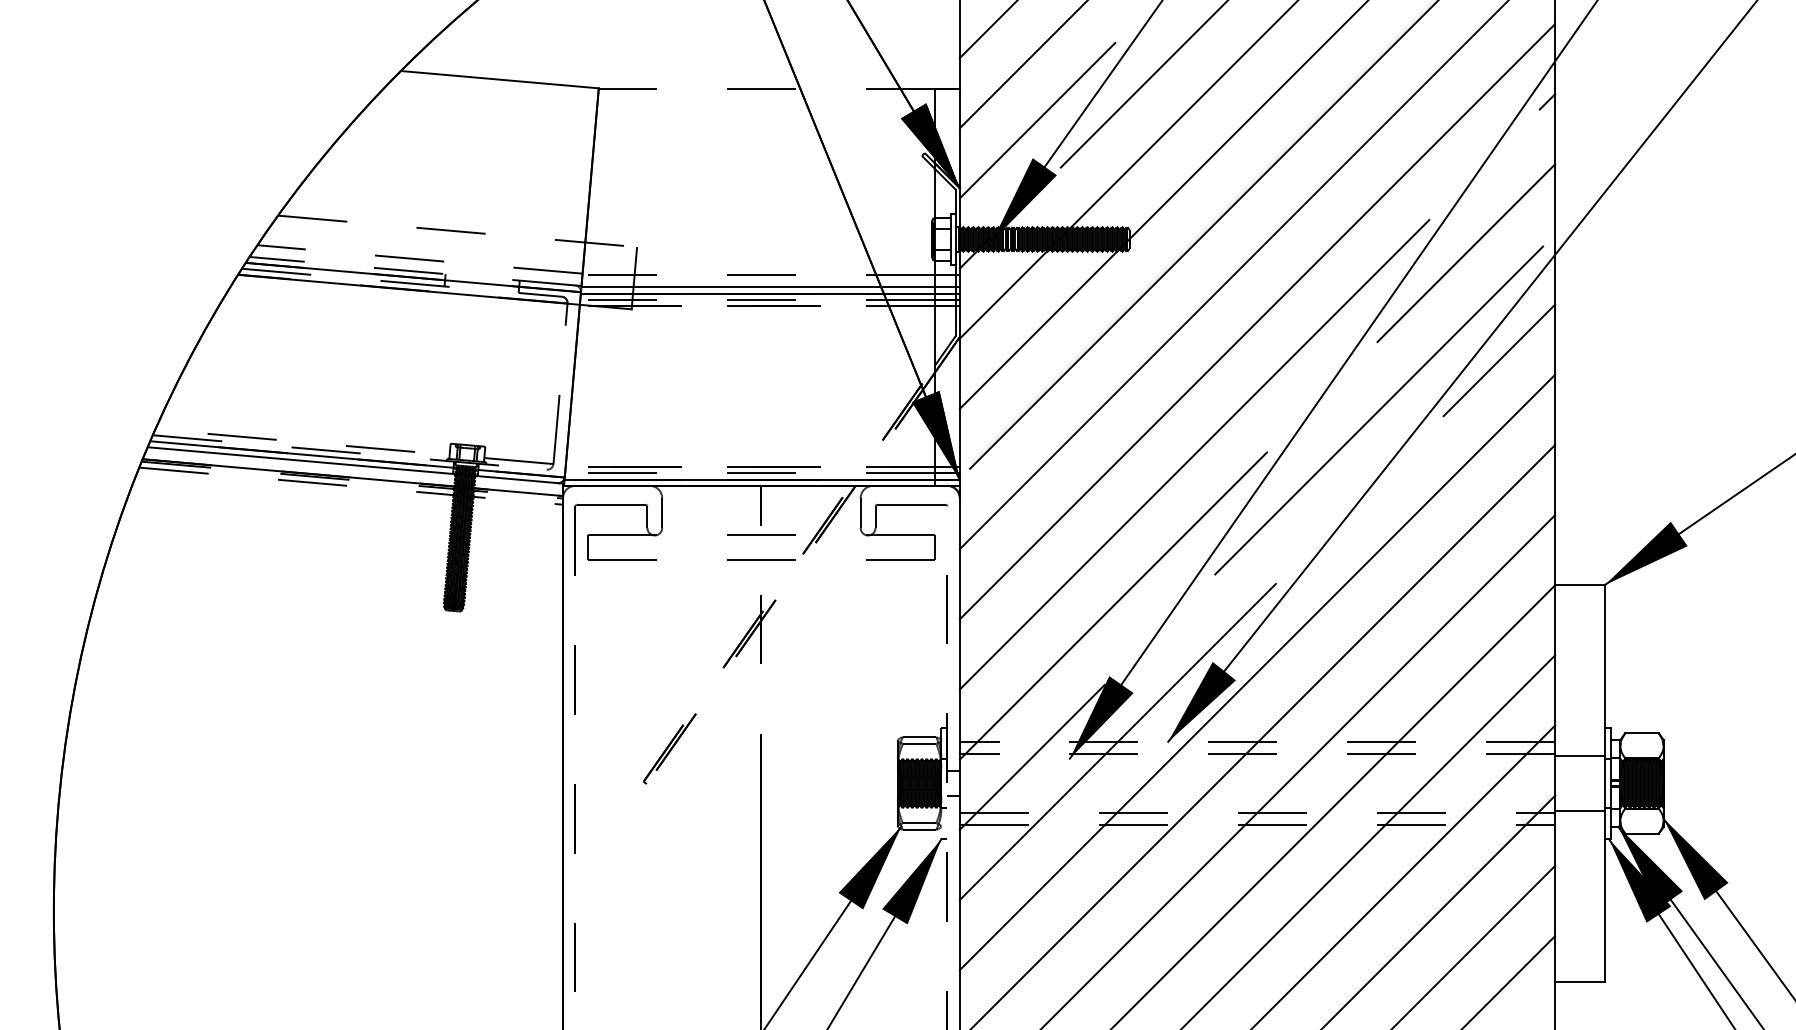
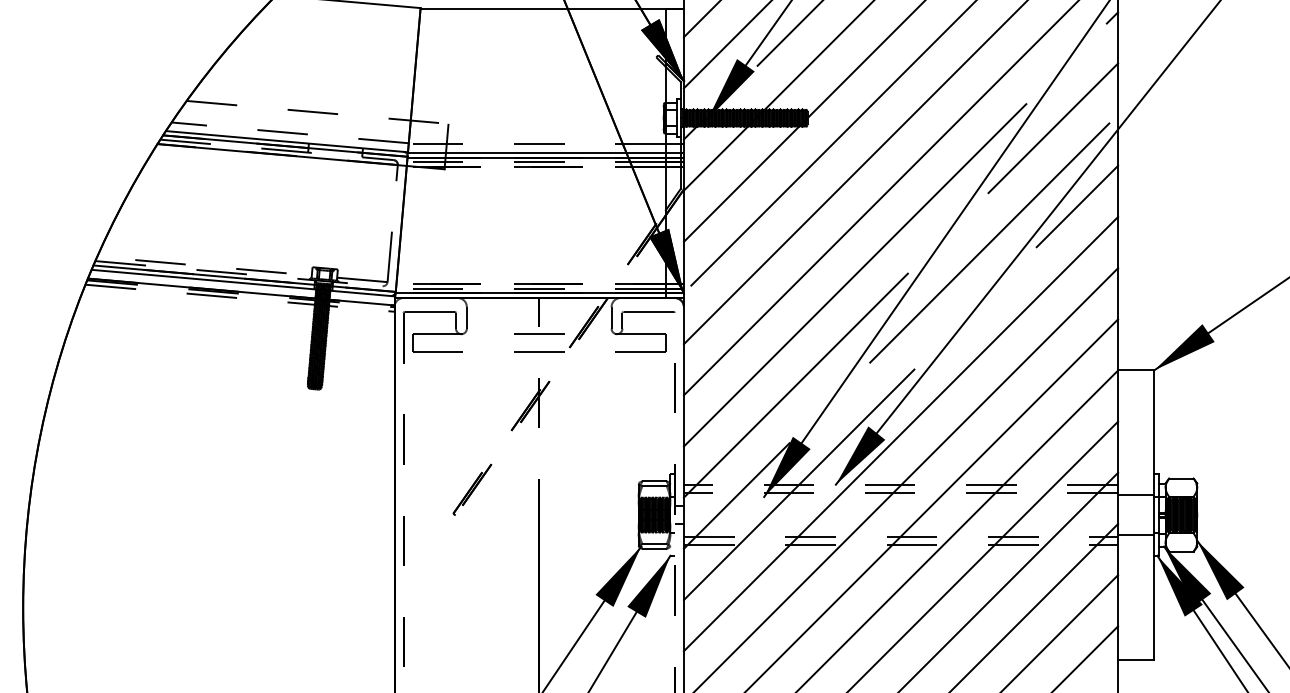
line: (766, 88) -> (542, 8), dashed -> solid
line: (415, 271) -> (286, 141), dashed -> solid

